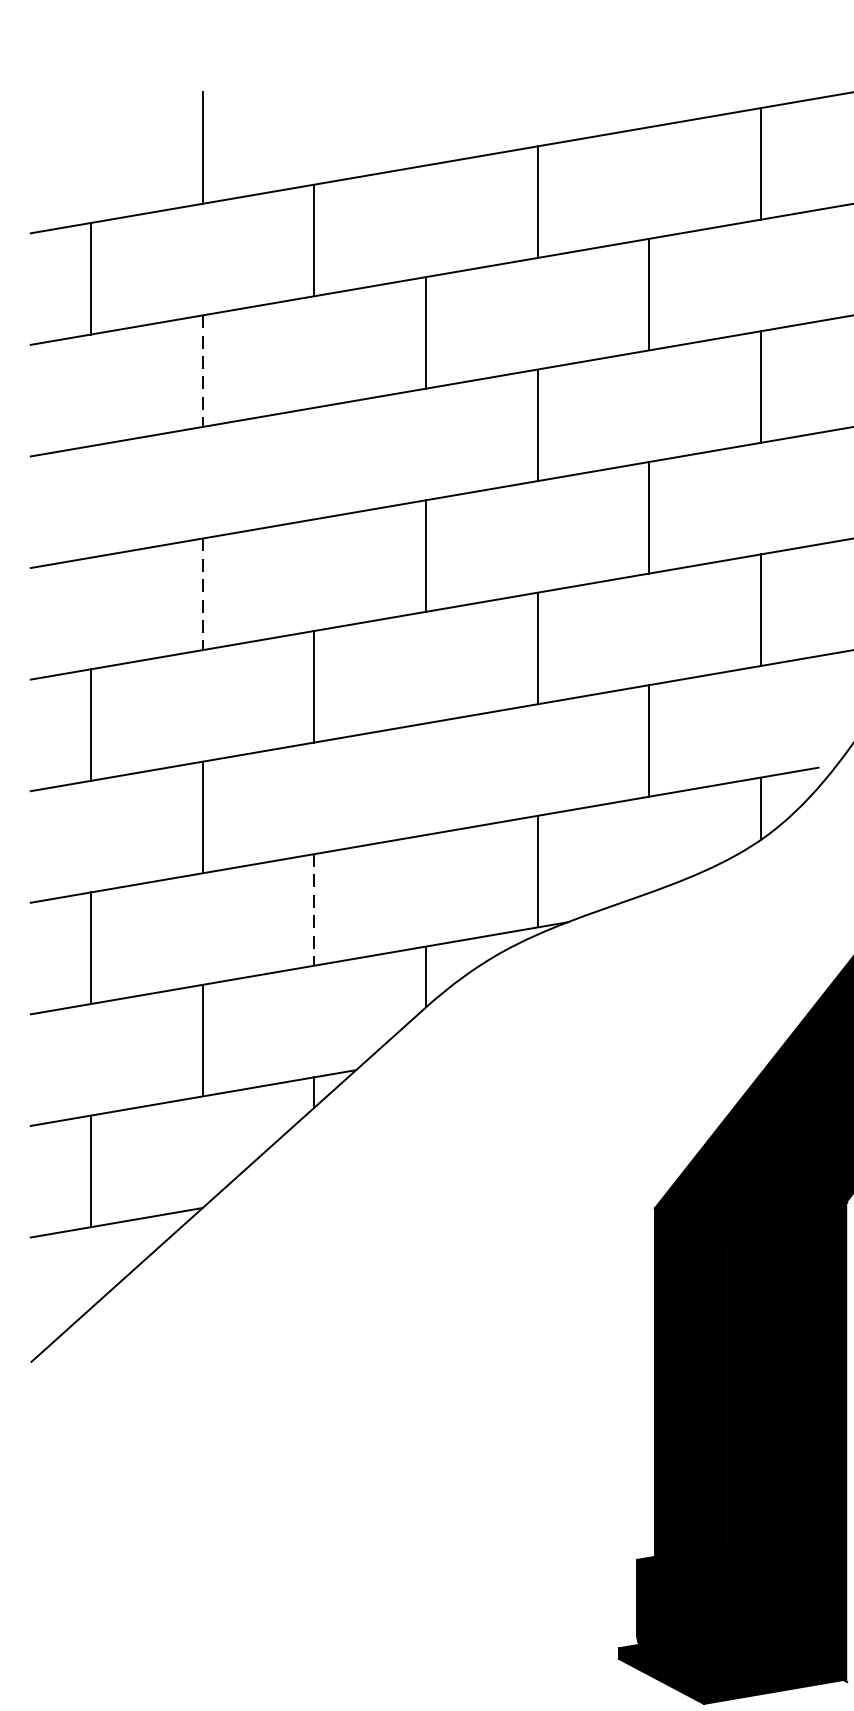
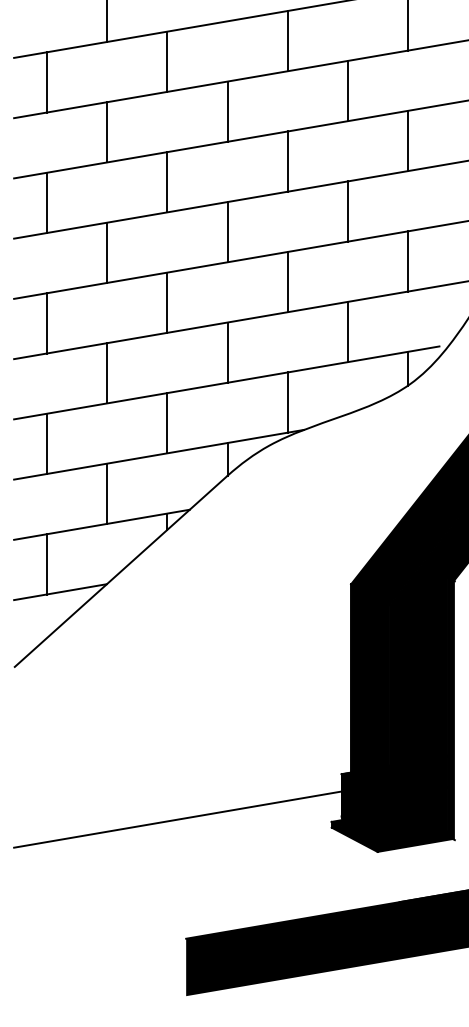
line: (203, 371) -> (107, 132), dashed -> solid
line: (314, 464) -> (167, 182), added
line: (90, 501) -> (46, 202), added
line: (203, 595) -> (107, 253), dashed -> solid
line: (425, 778) -> (227, 352), added
line: (314, 910) -> (167, 423), dashed -> solid
line: (333, 1643) -> (177, 819), added

